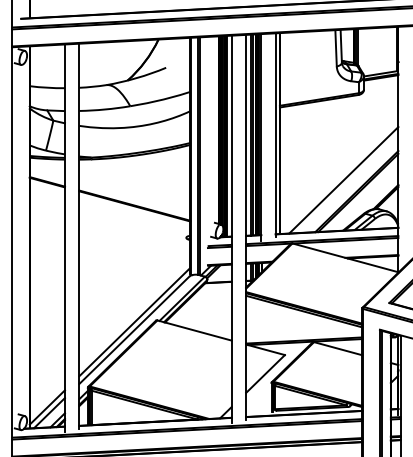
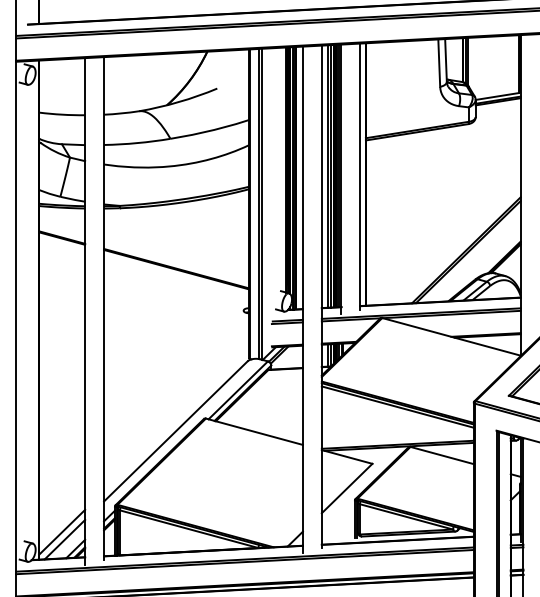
line: (343, 180) -> (449, 235), removed
line: (134, 321) -> (176, 420), removed

